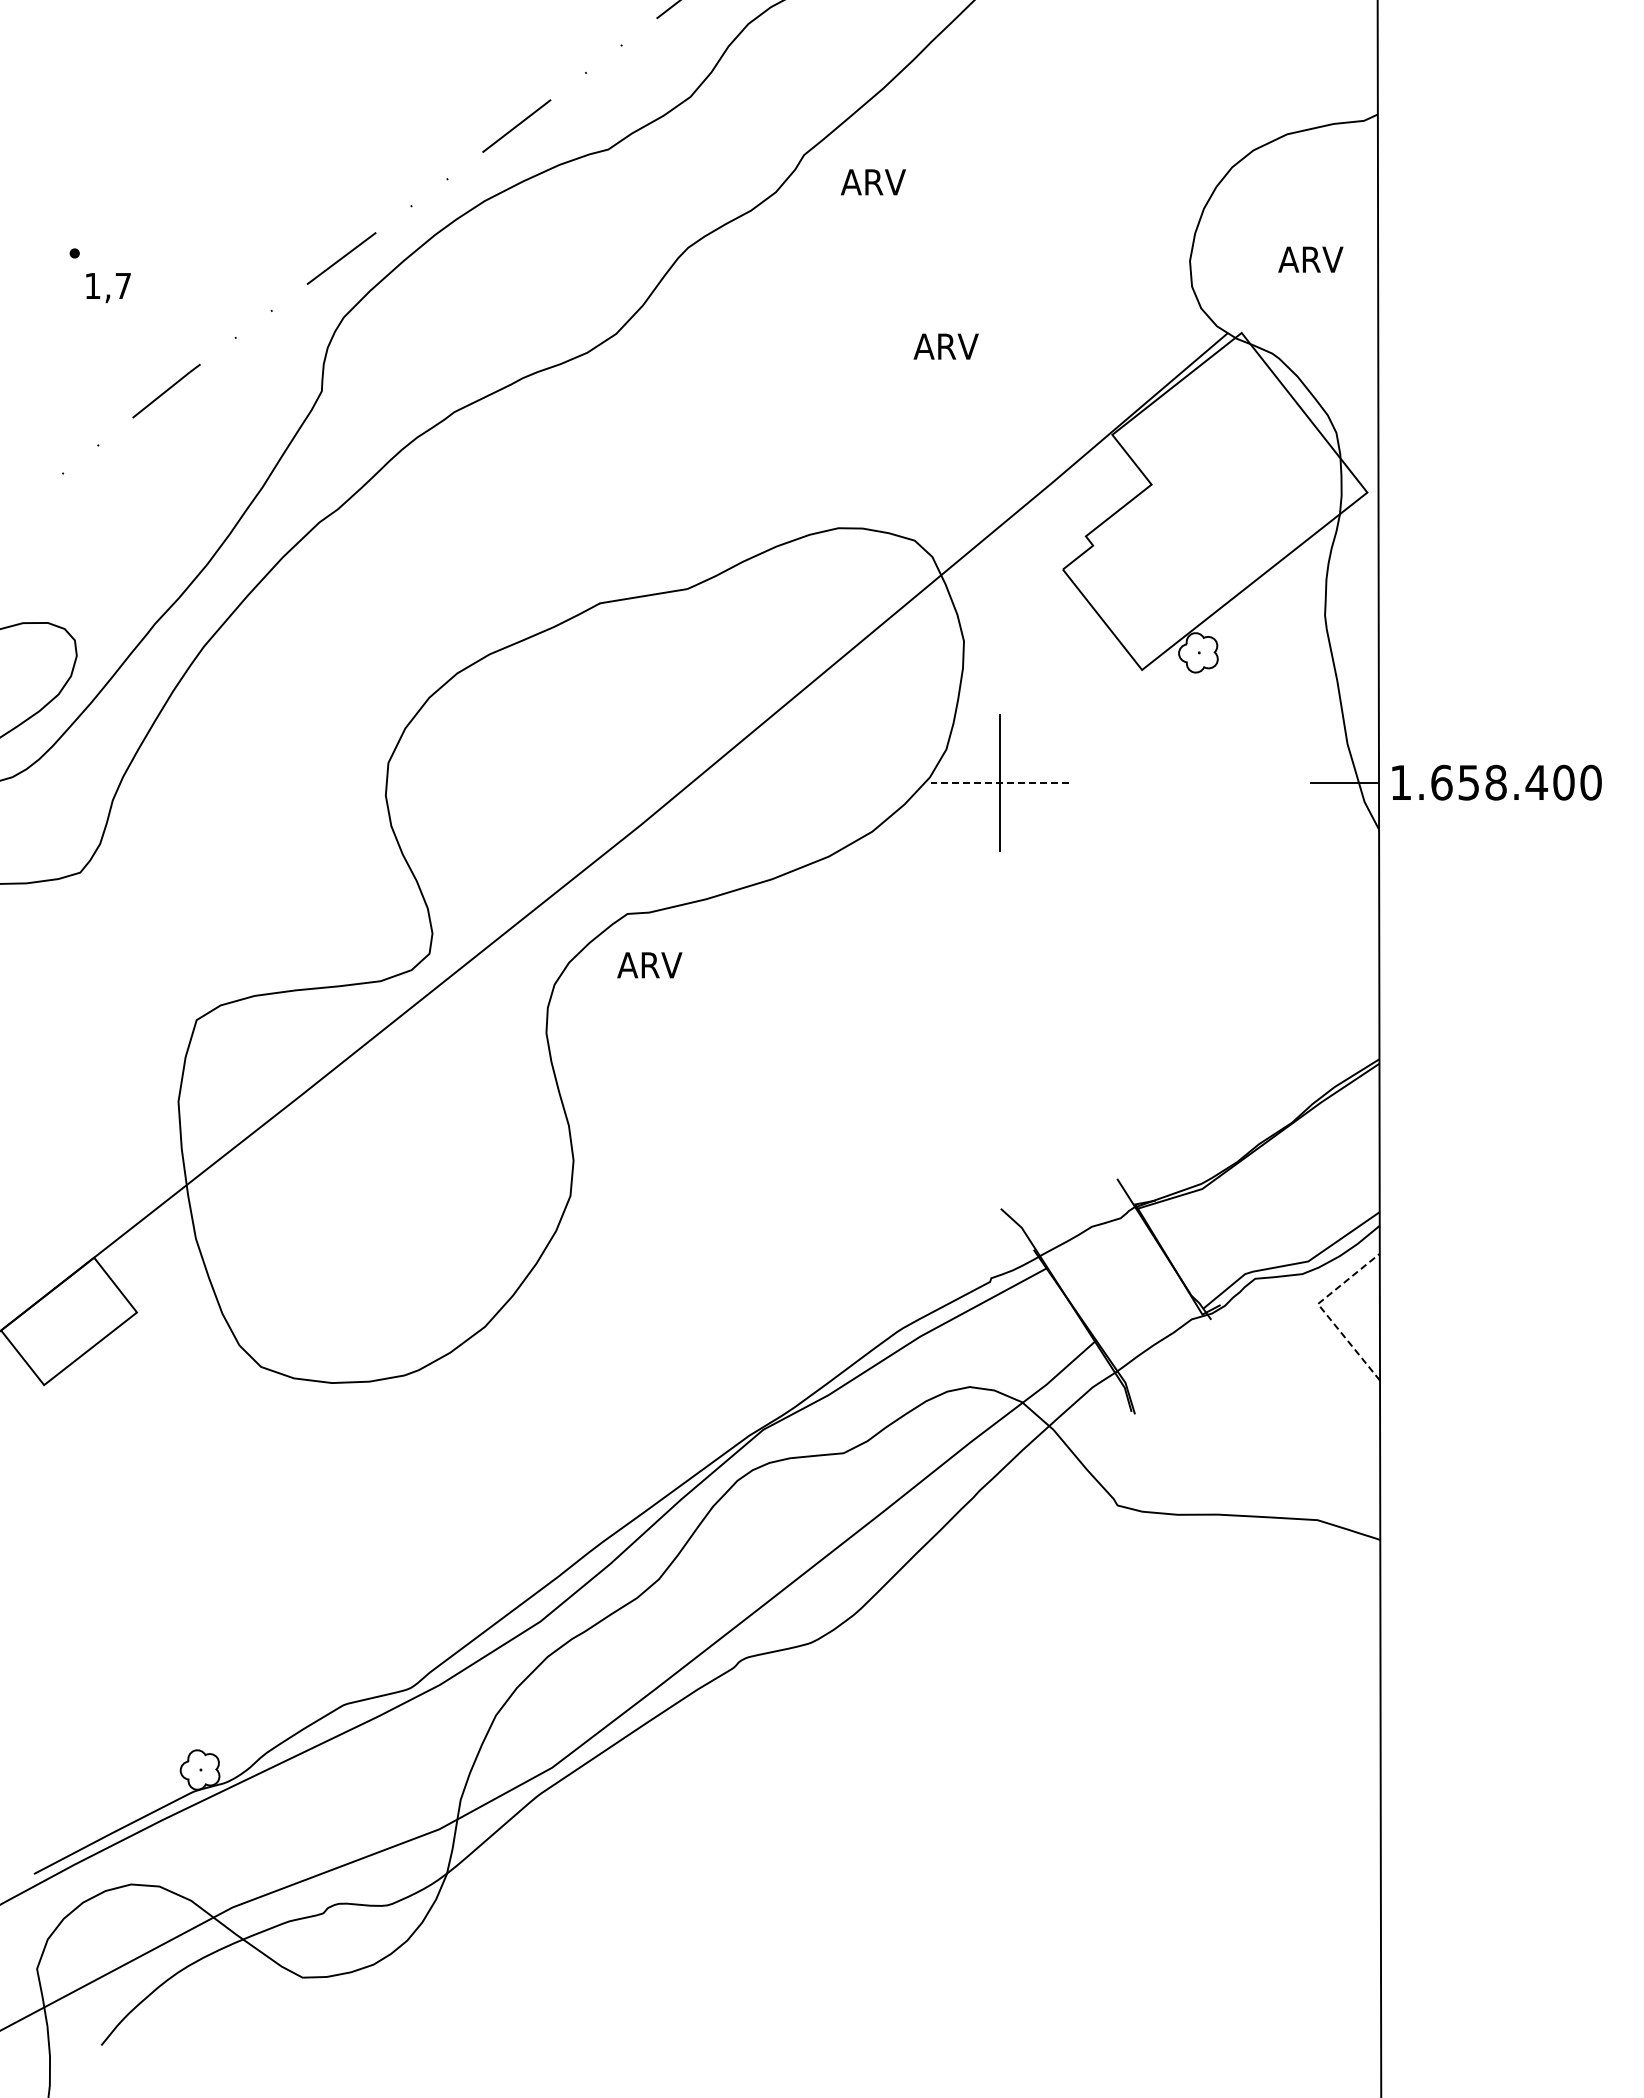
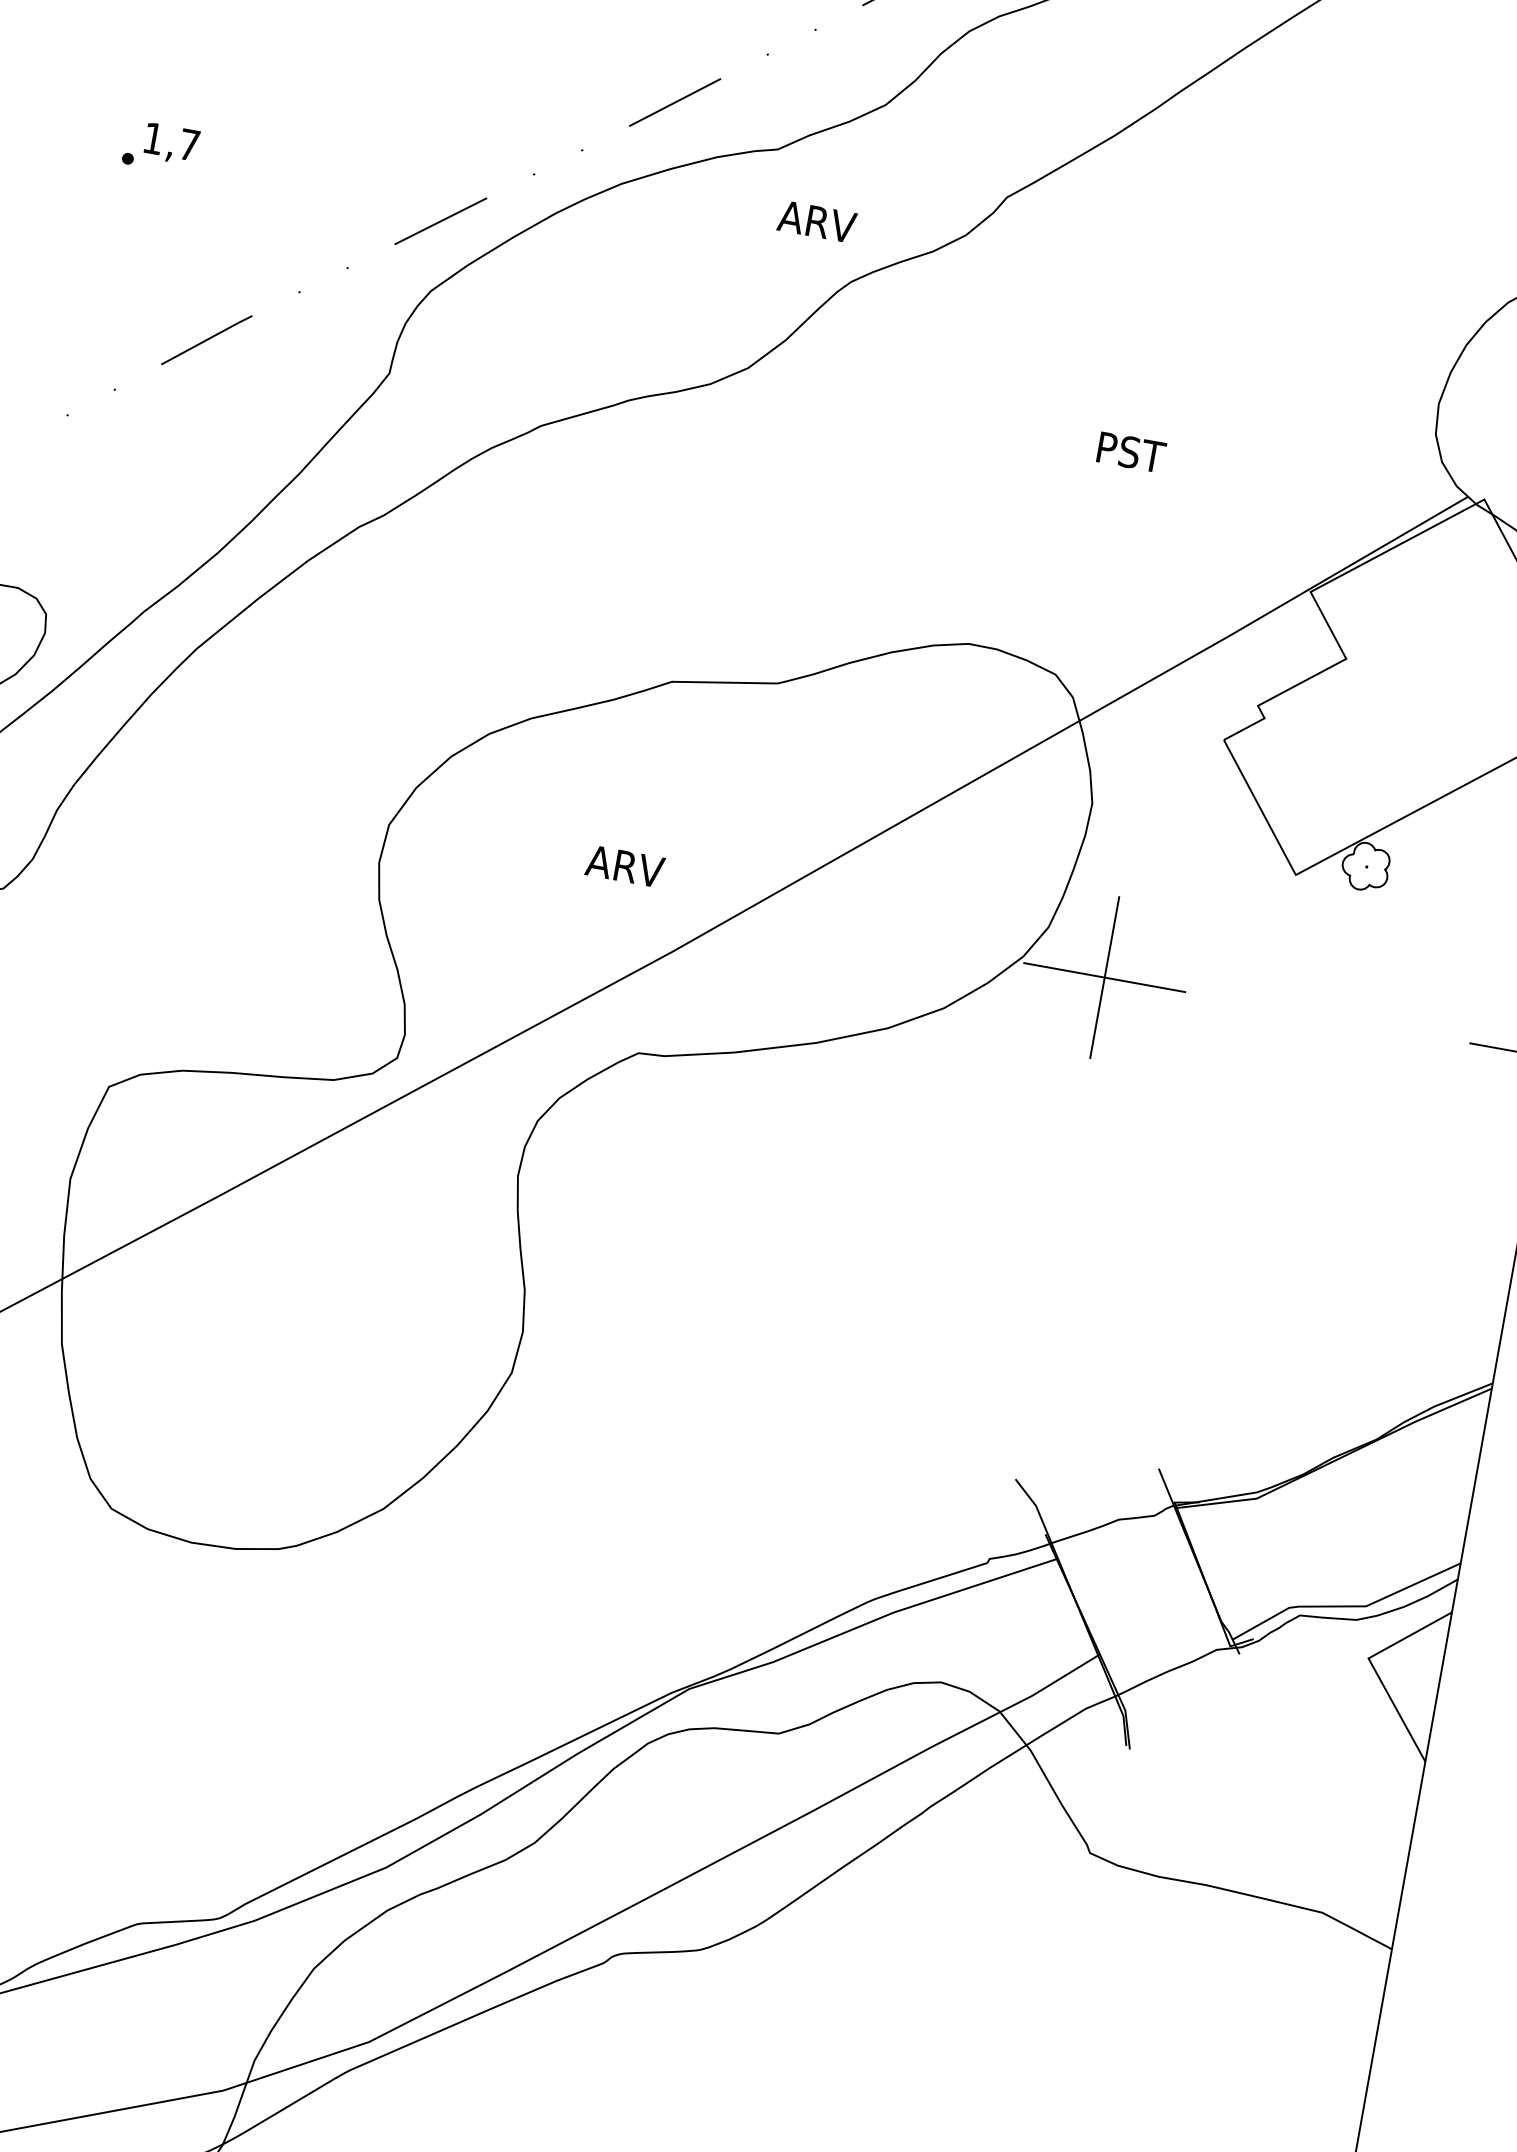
text: (873, 182) -> (817, 222), moved
text: (108, 288) -> (171, 144), moved
text: (945, 346) -> (1132, 452), ARV -> PST
line: (999, 782) -> (1104, 977), dashed -> solid
text: (649, 965) -> (624, 866), moved
line: (1323, 1311) -> (1373, 1668), dashed -> solid

